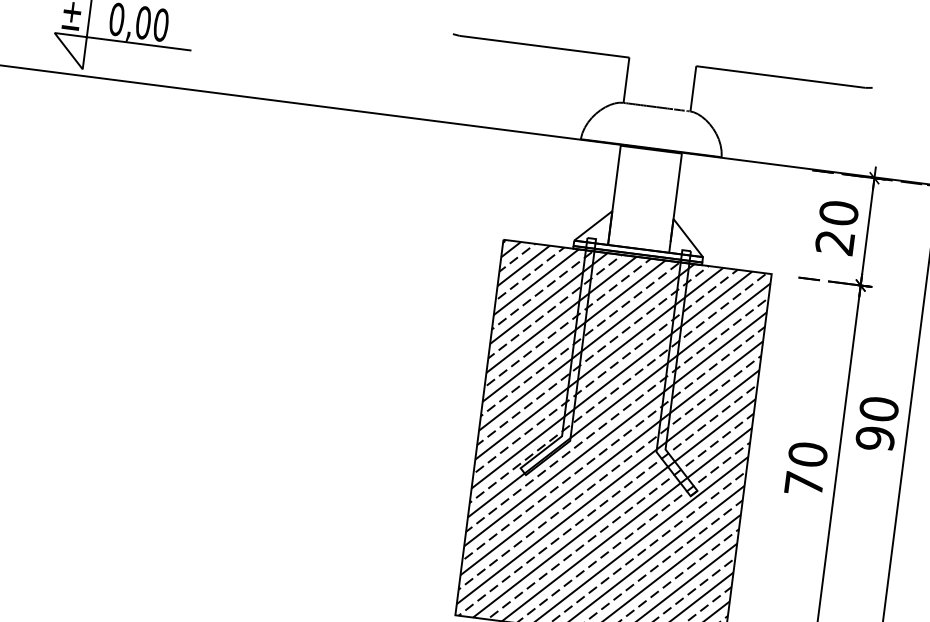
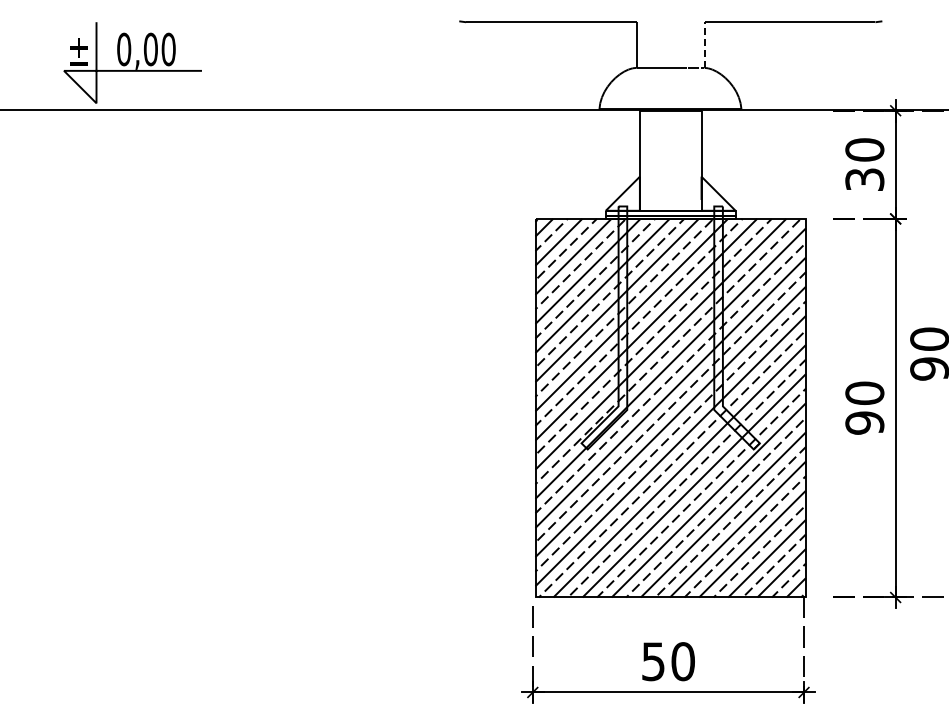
line: (693, 89) -> (704, 45), solid -> dashed
text: (834, 242) -> (864, 179), 20 -> 30
text: (803, 483) -> (864, 422), 70 -> 90

